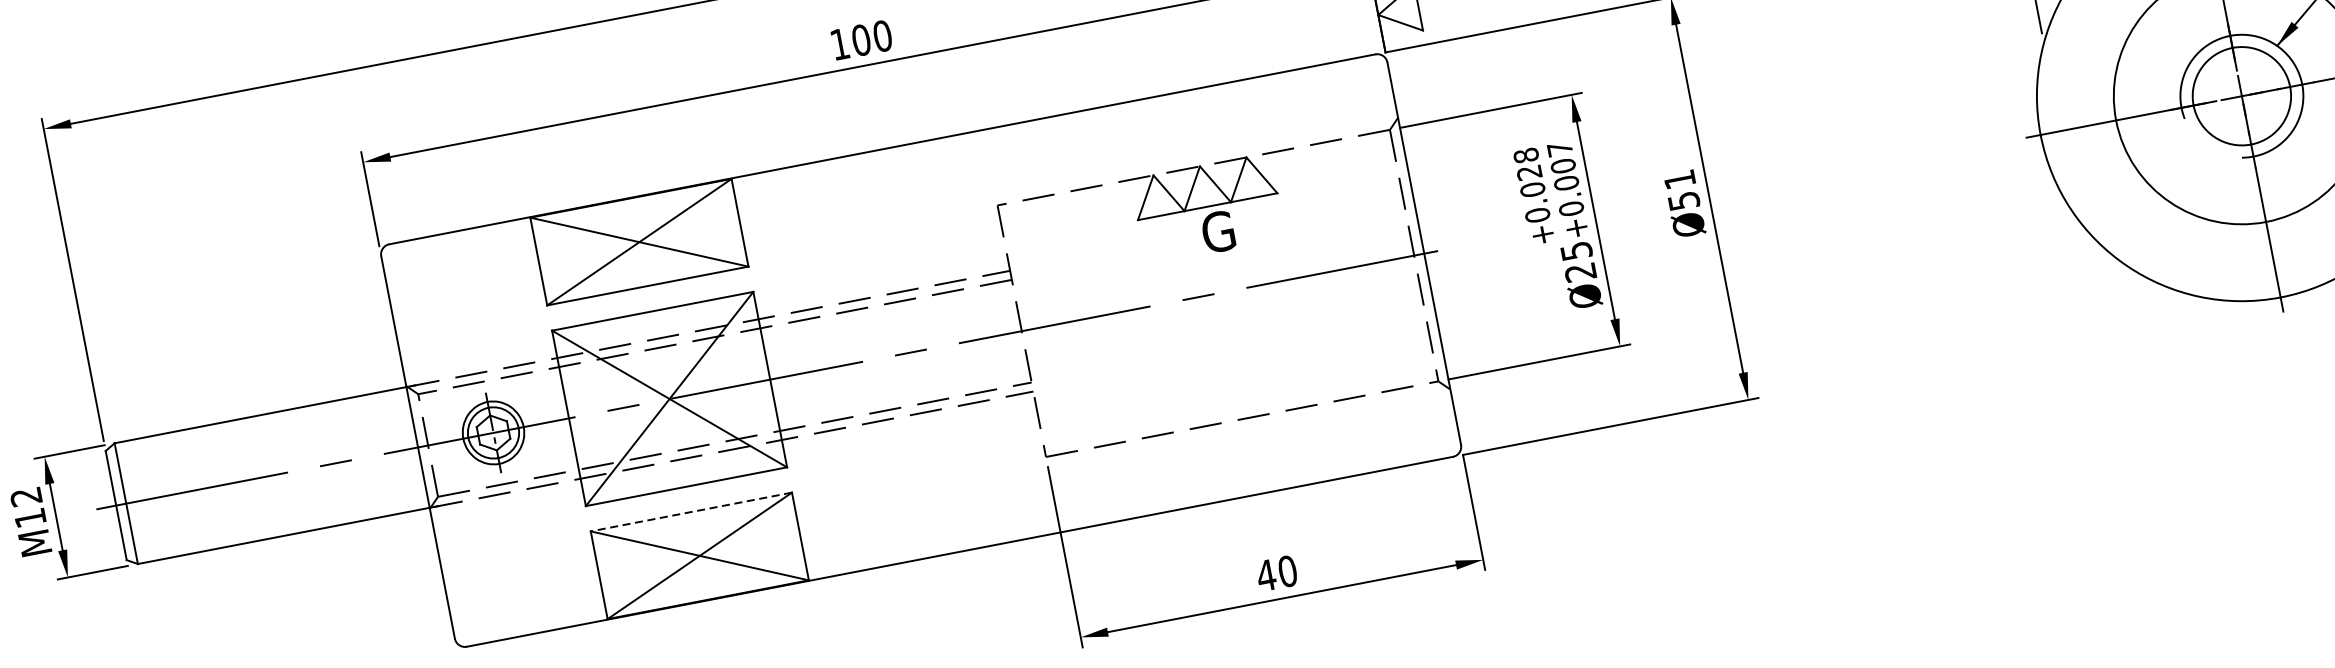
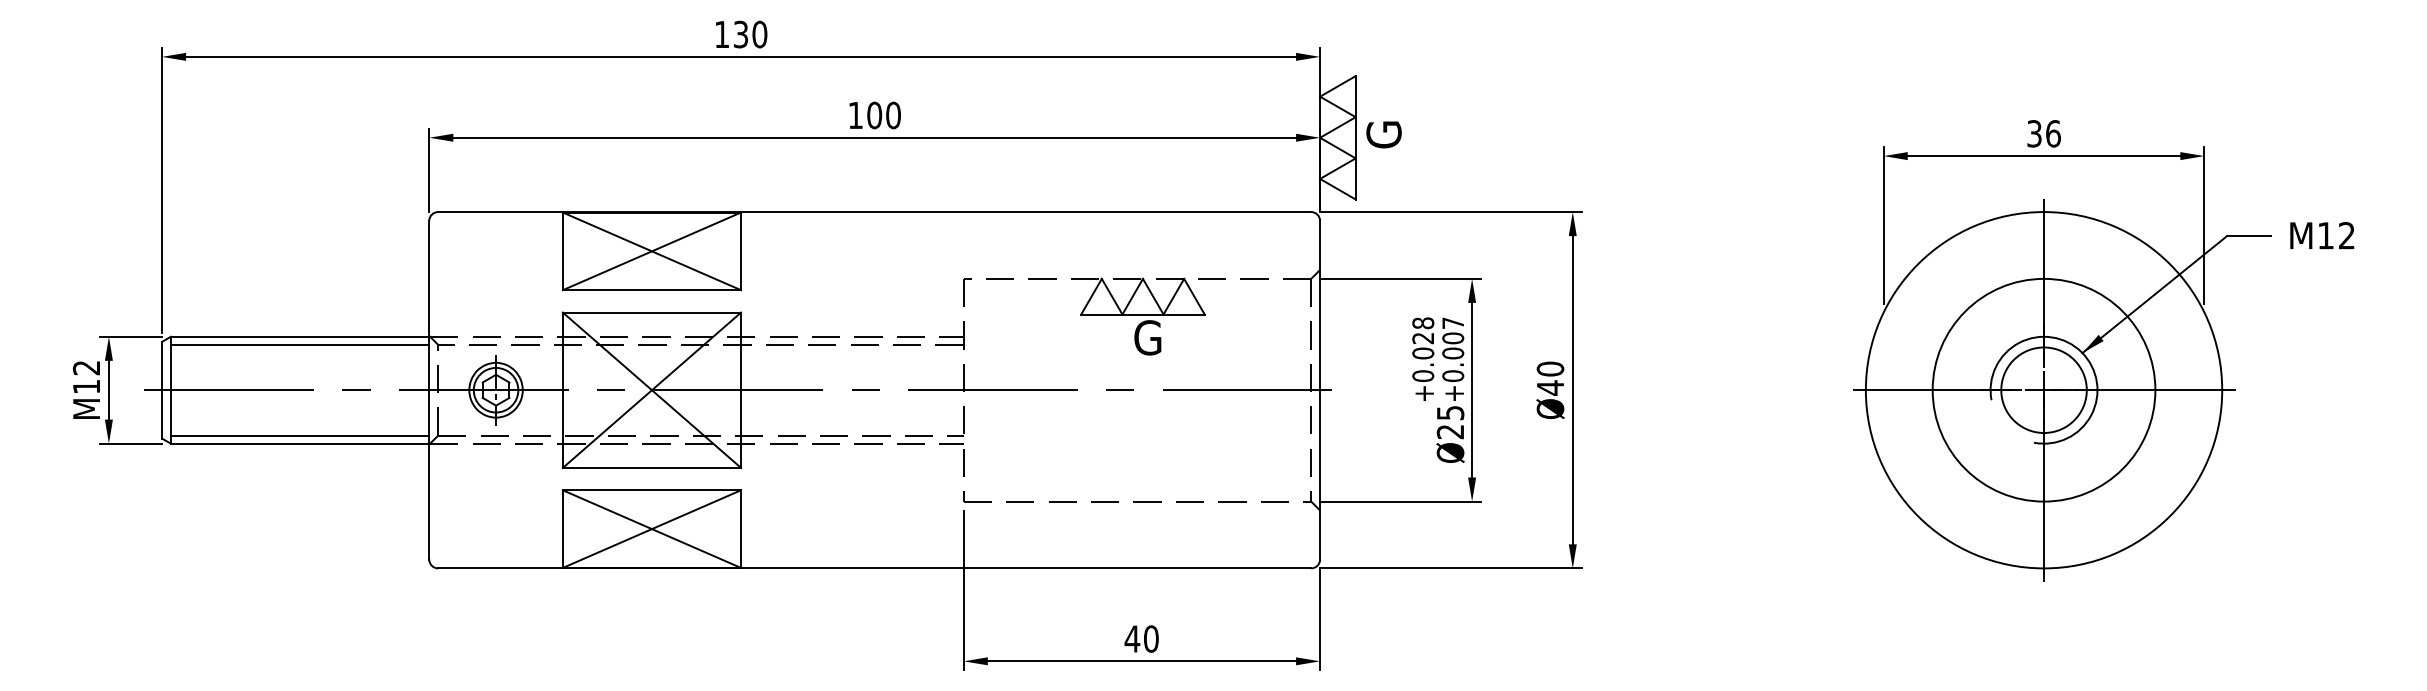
text: (1681, 190) -> (1550, 378), Ø51 -> Ø40
line: (261, 424) -> (299, 344), added
line: (690, 512) -> (651, 490), dashed -> solid
line: (281, 526) -> (299, 435), added

